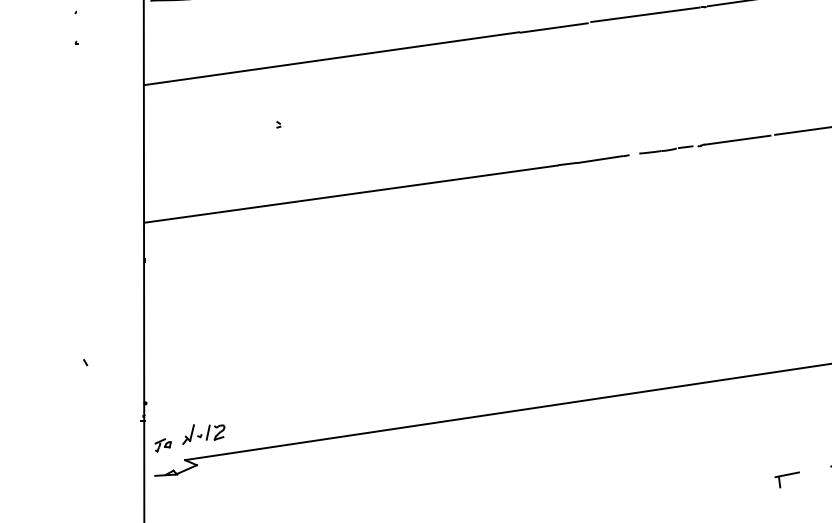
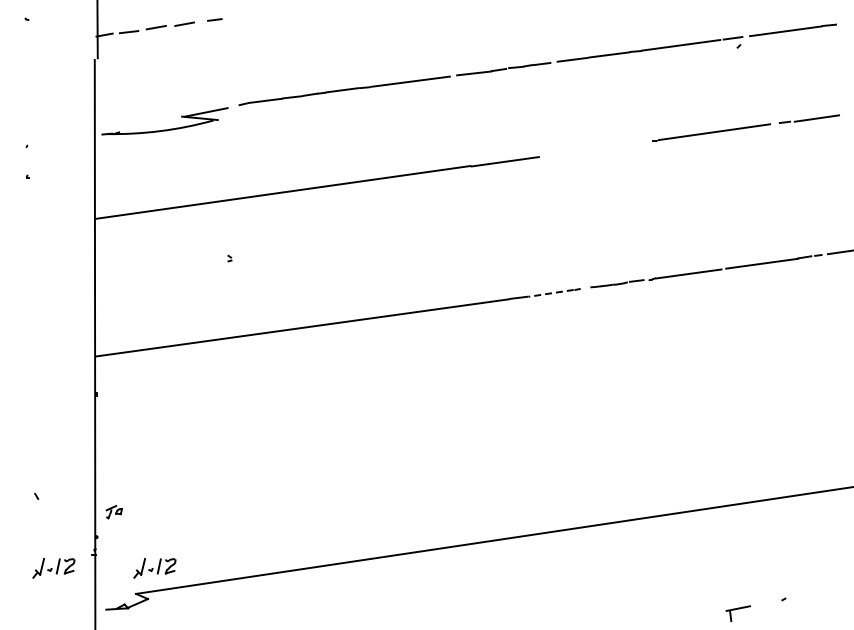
line: (645, 14) -> (596, 148), removed
line: (600, 159) -> (551, 293), solid -> dashed
part: (102, 434) -> (53, 568), added
part: (162, 445) -> (113, 512), moved

